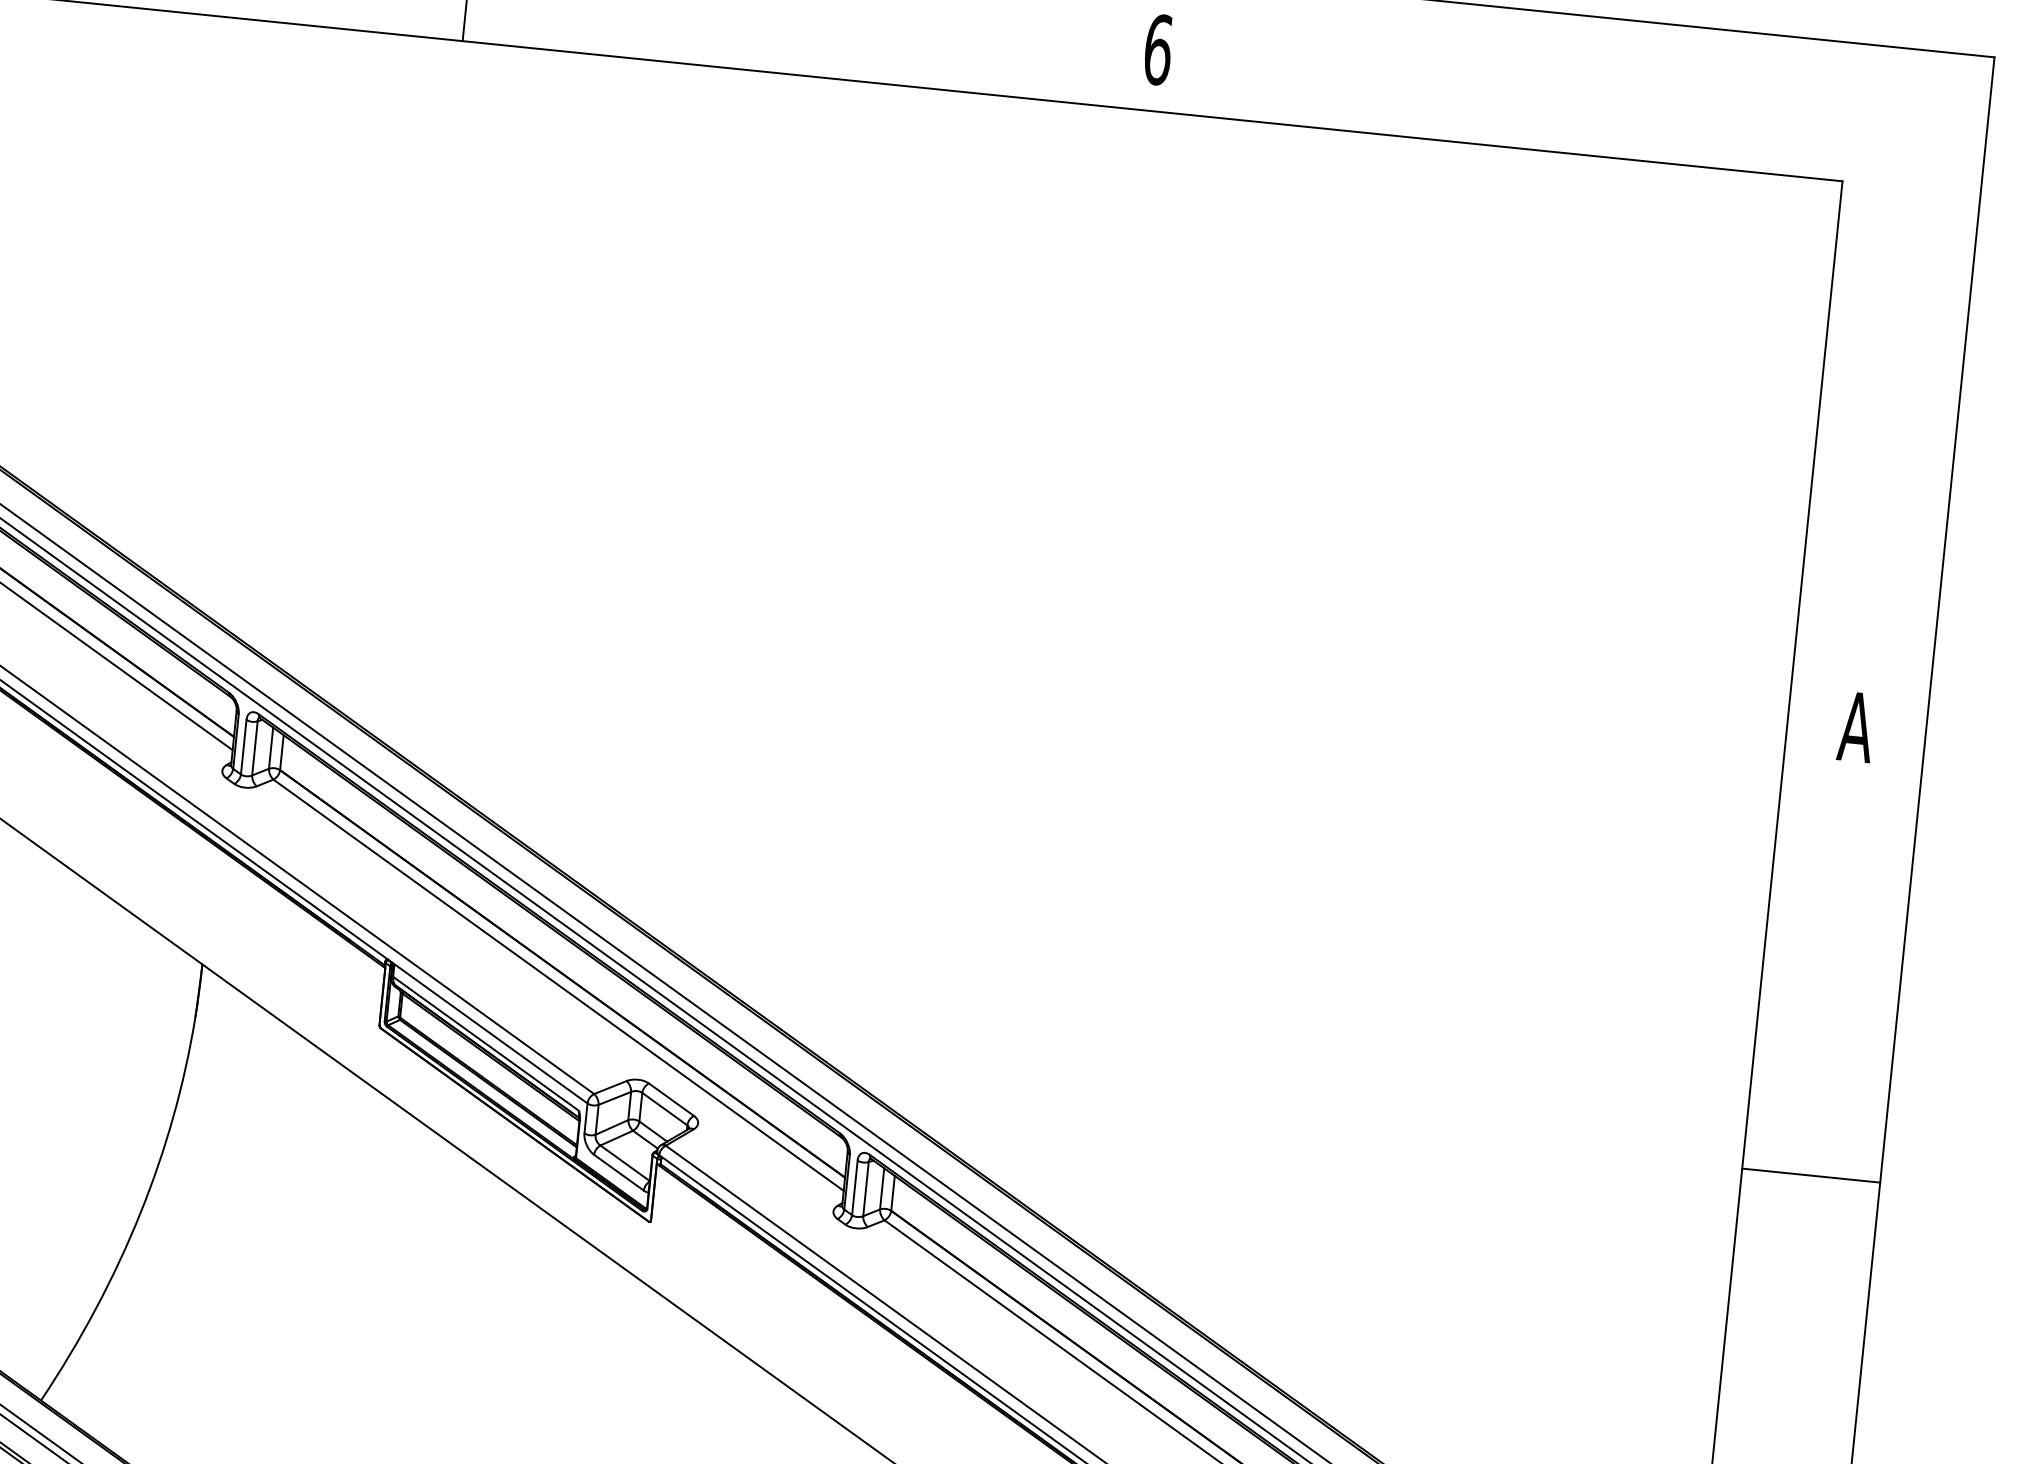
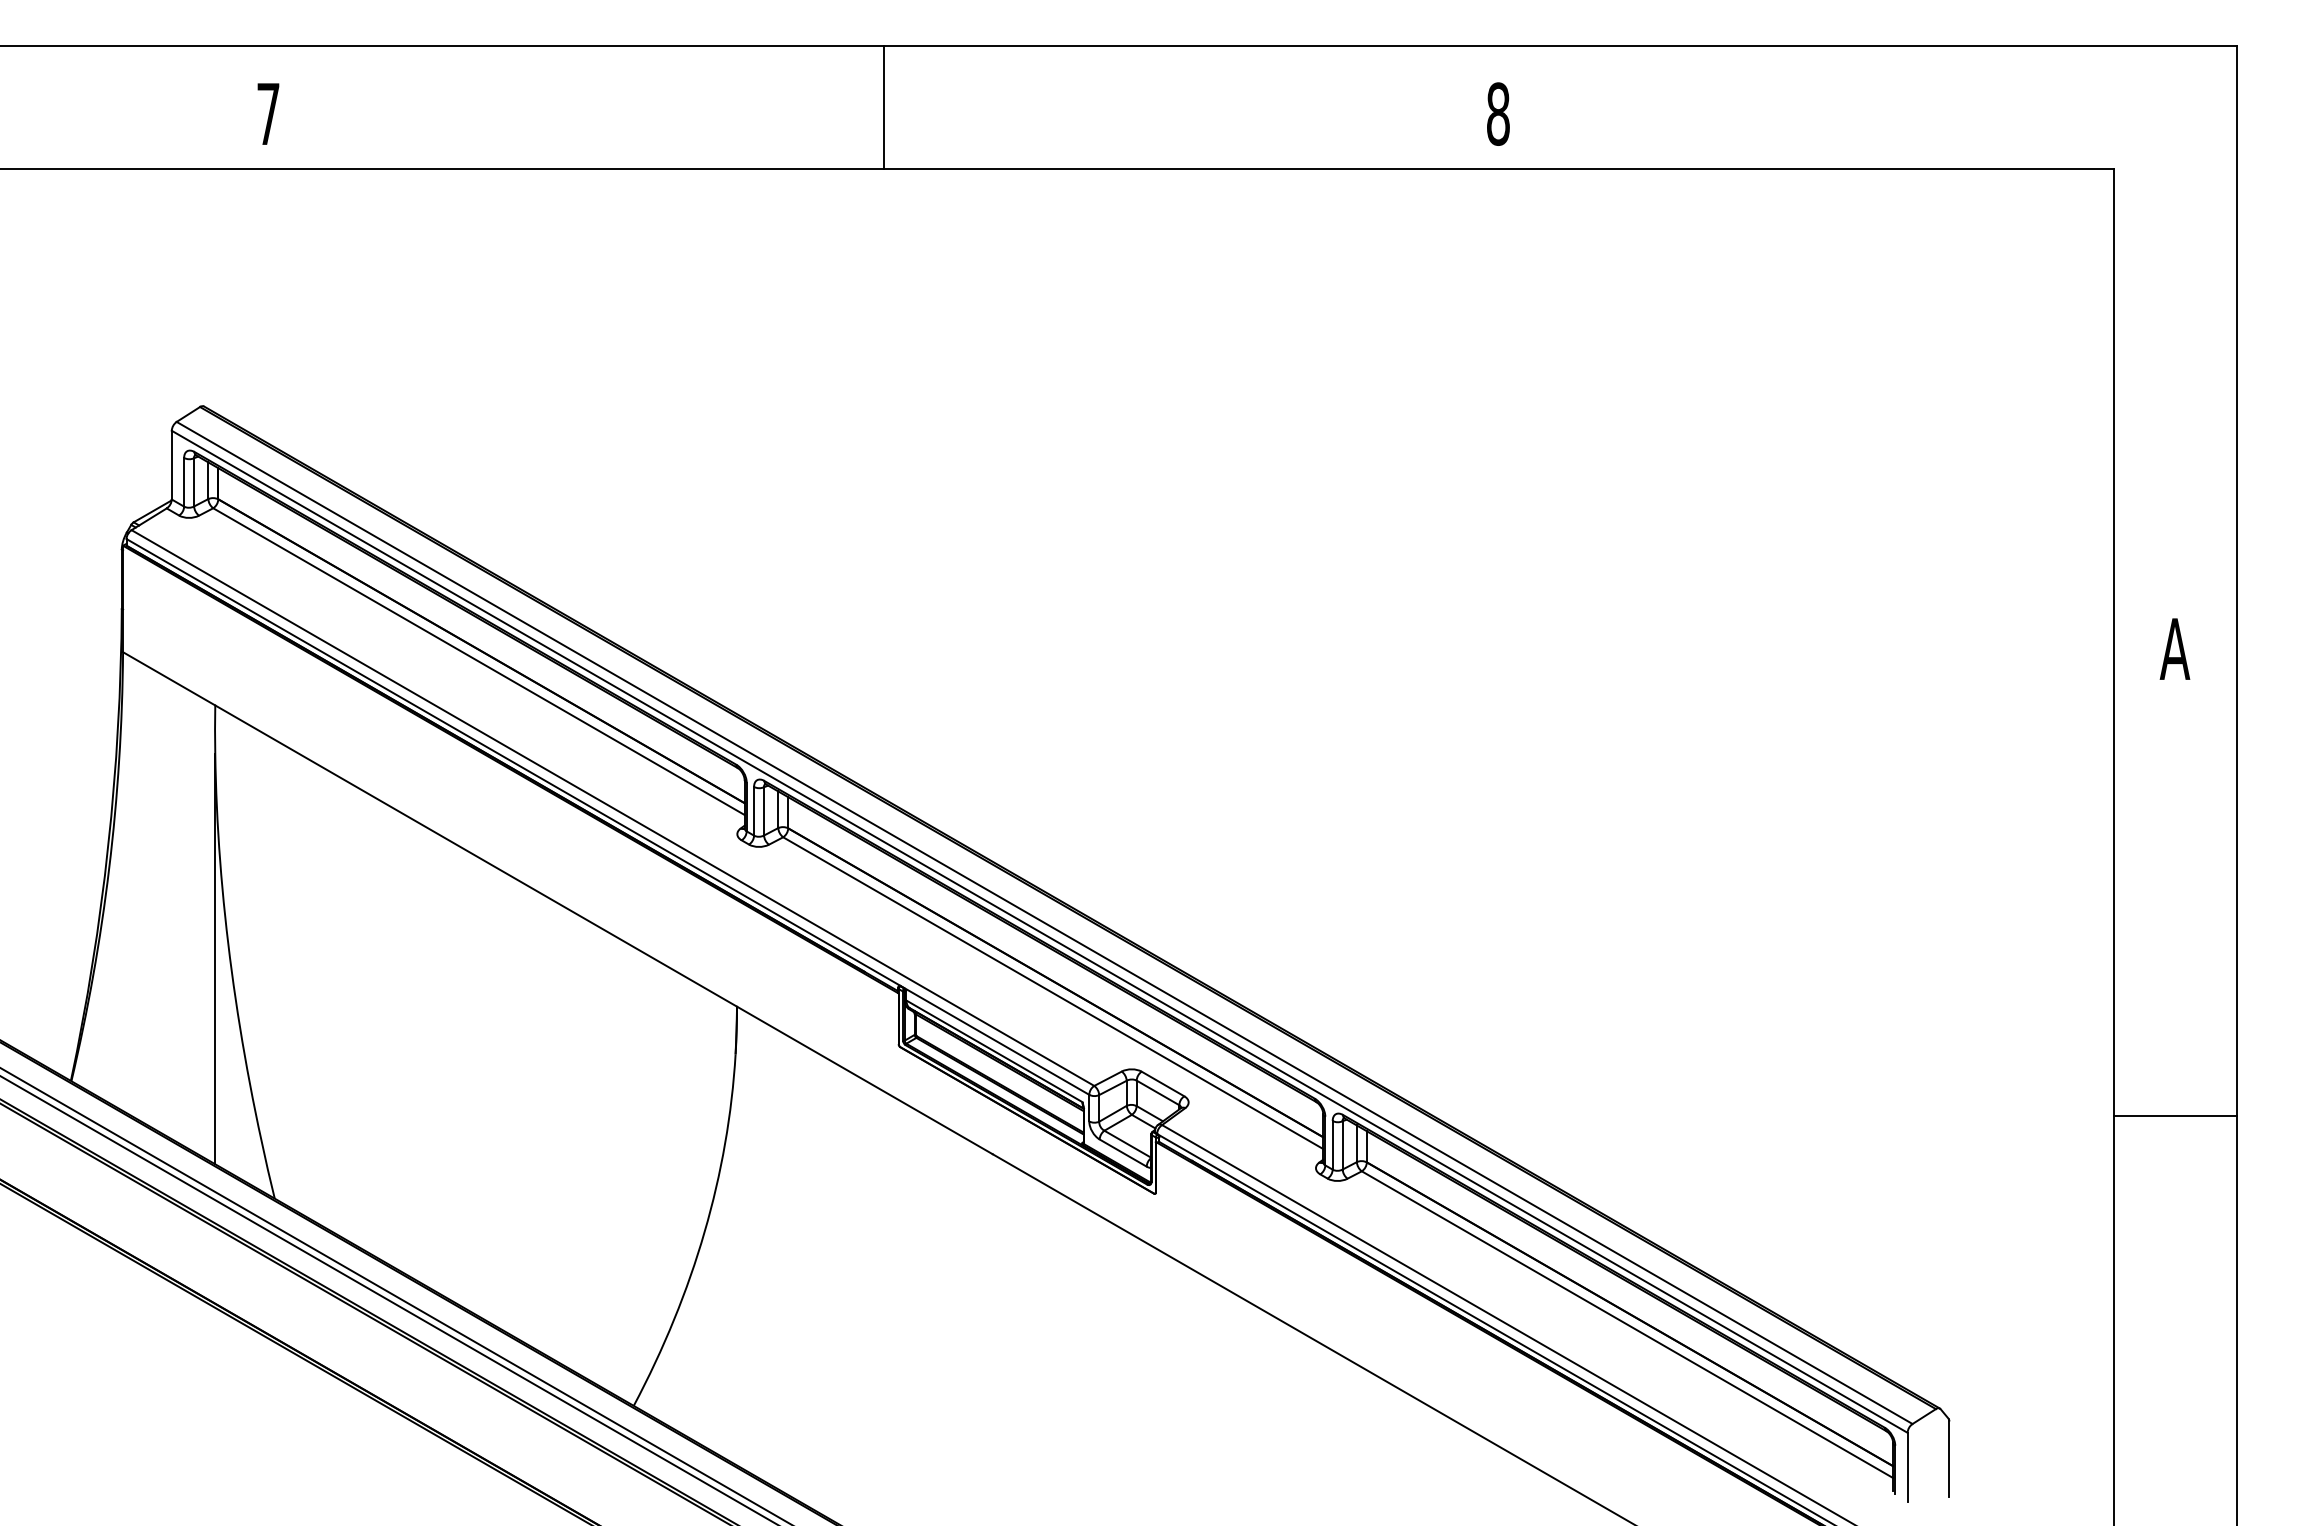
text: (1158, 49) -> (1498, 113), 6 -> 8
line: (1810, 1175) -> (2174, 1115), moved

